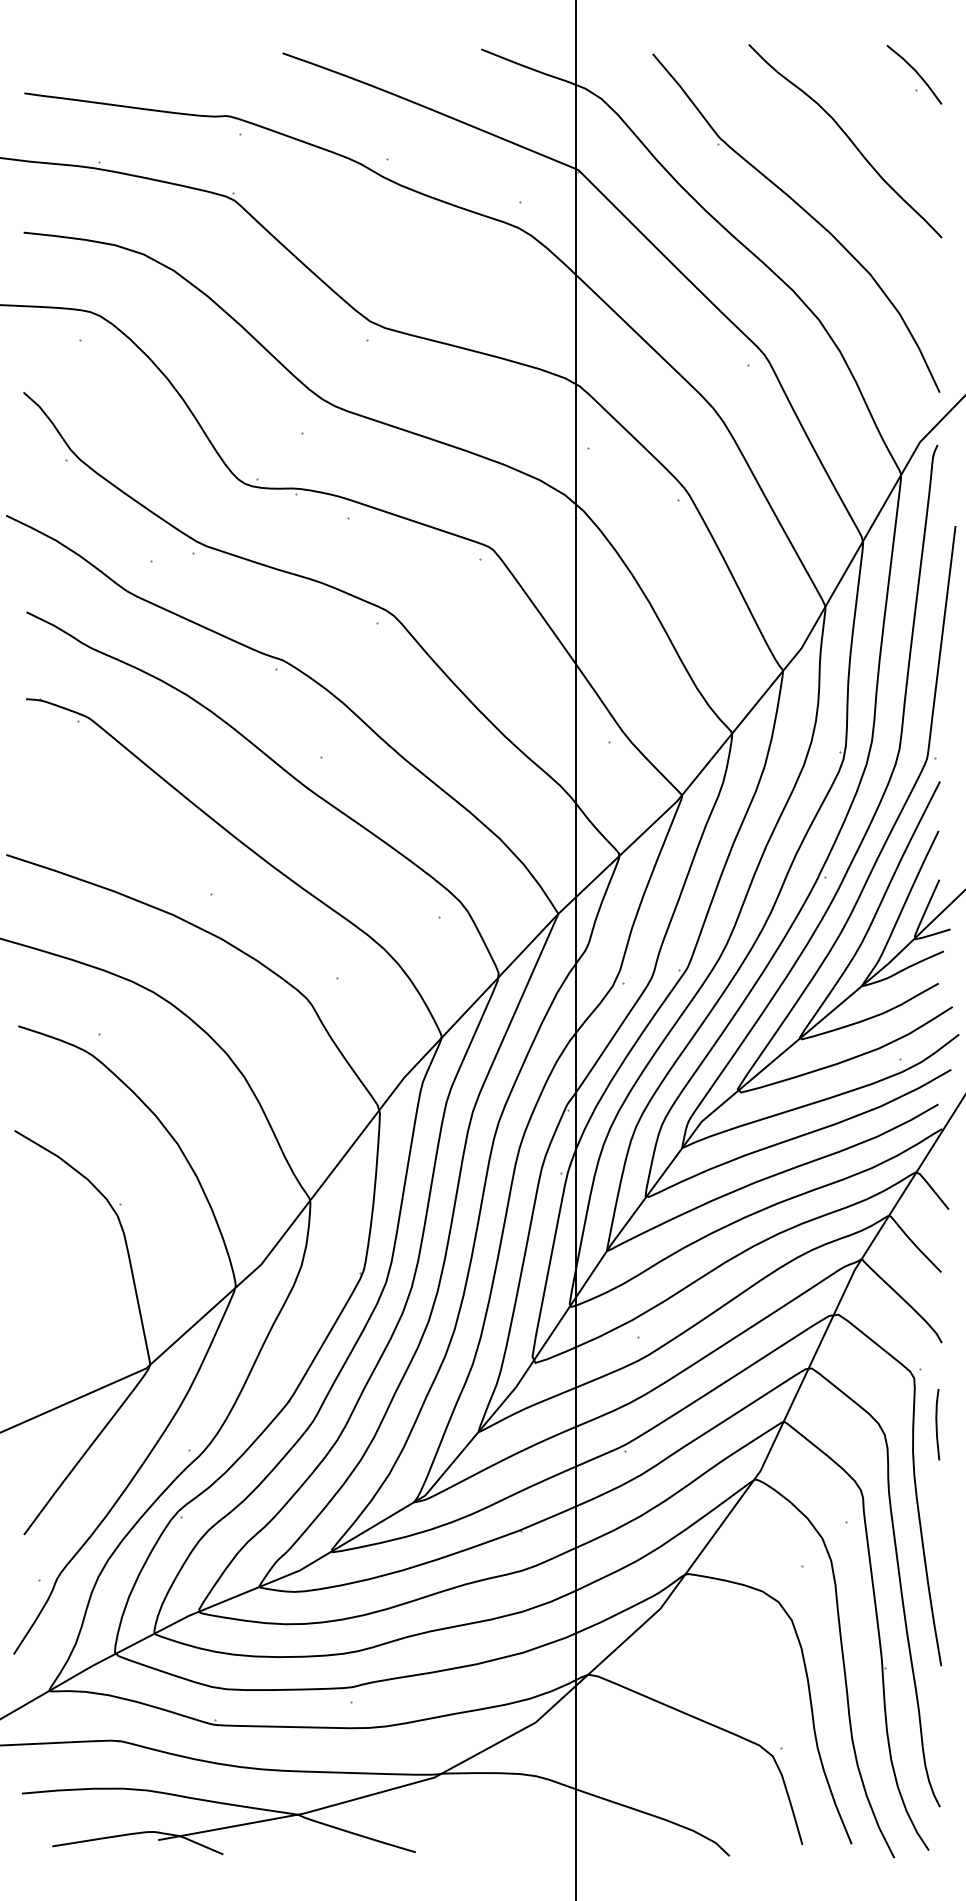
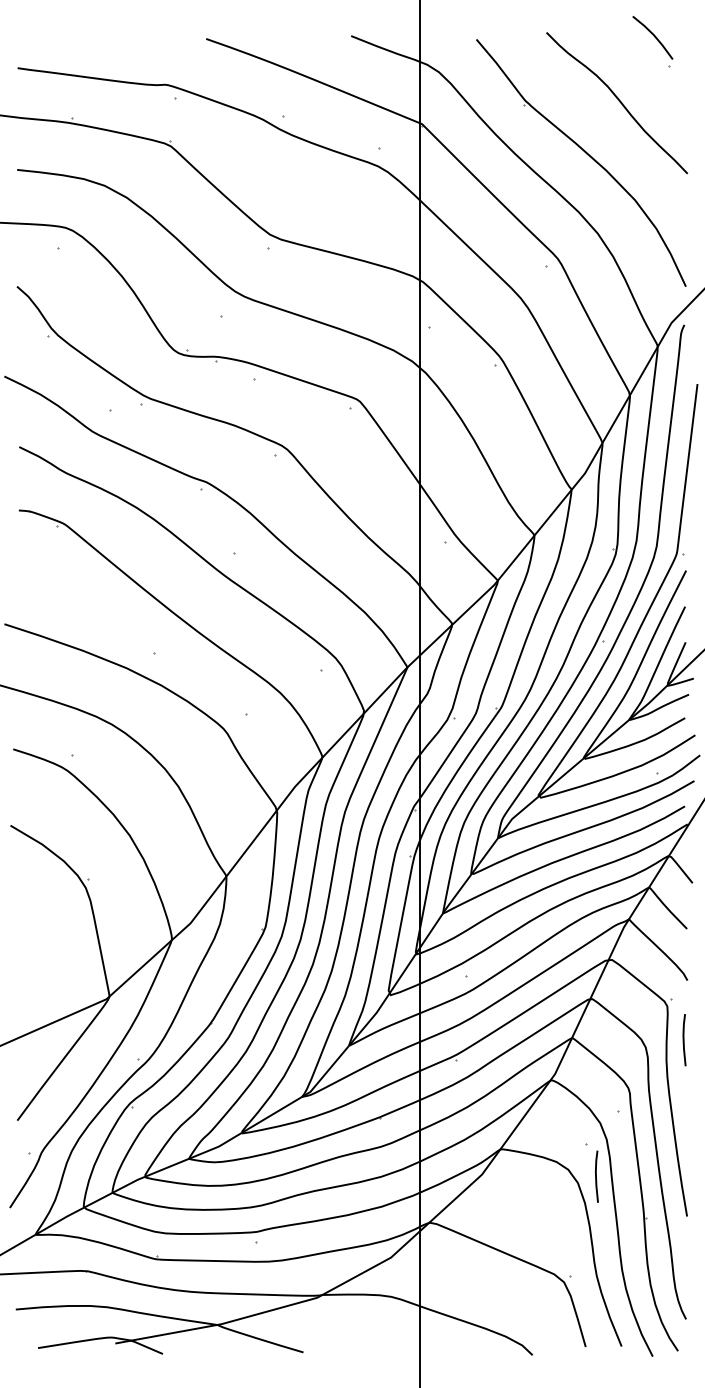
line: (915, 72) -> (653, 36), moved
line: (817, 1611) -> (596, 1176), added

